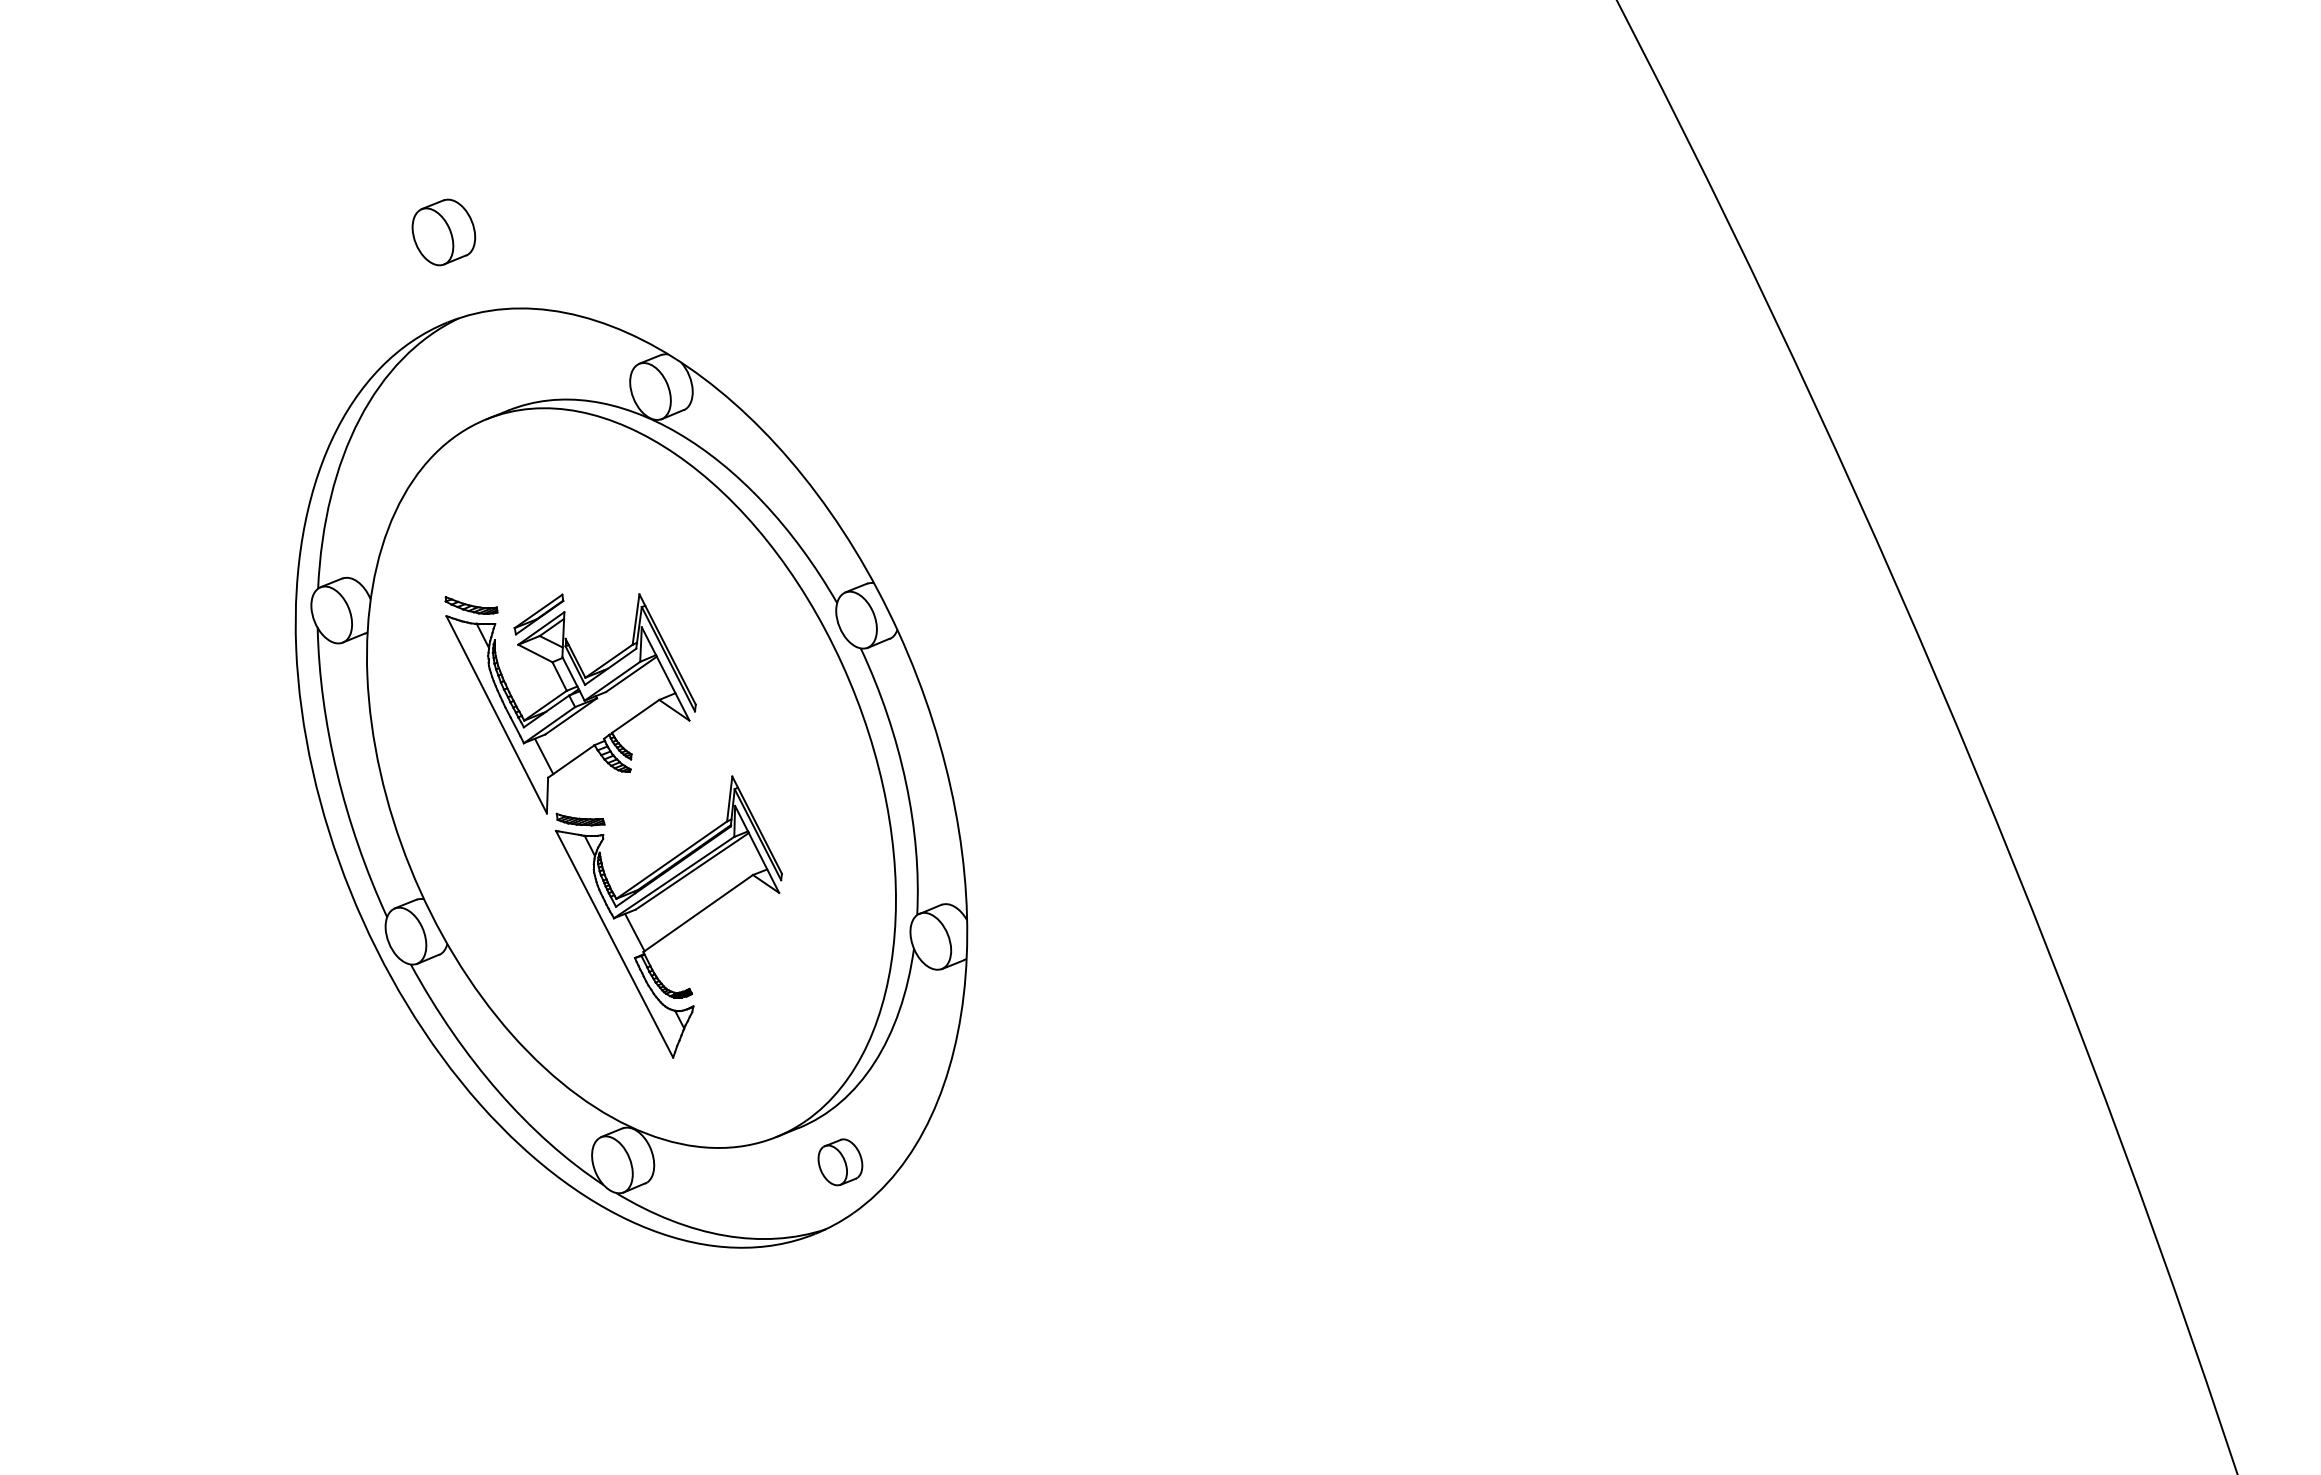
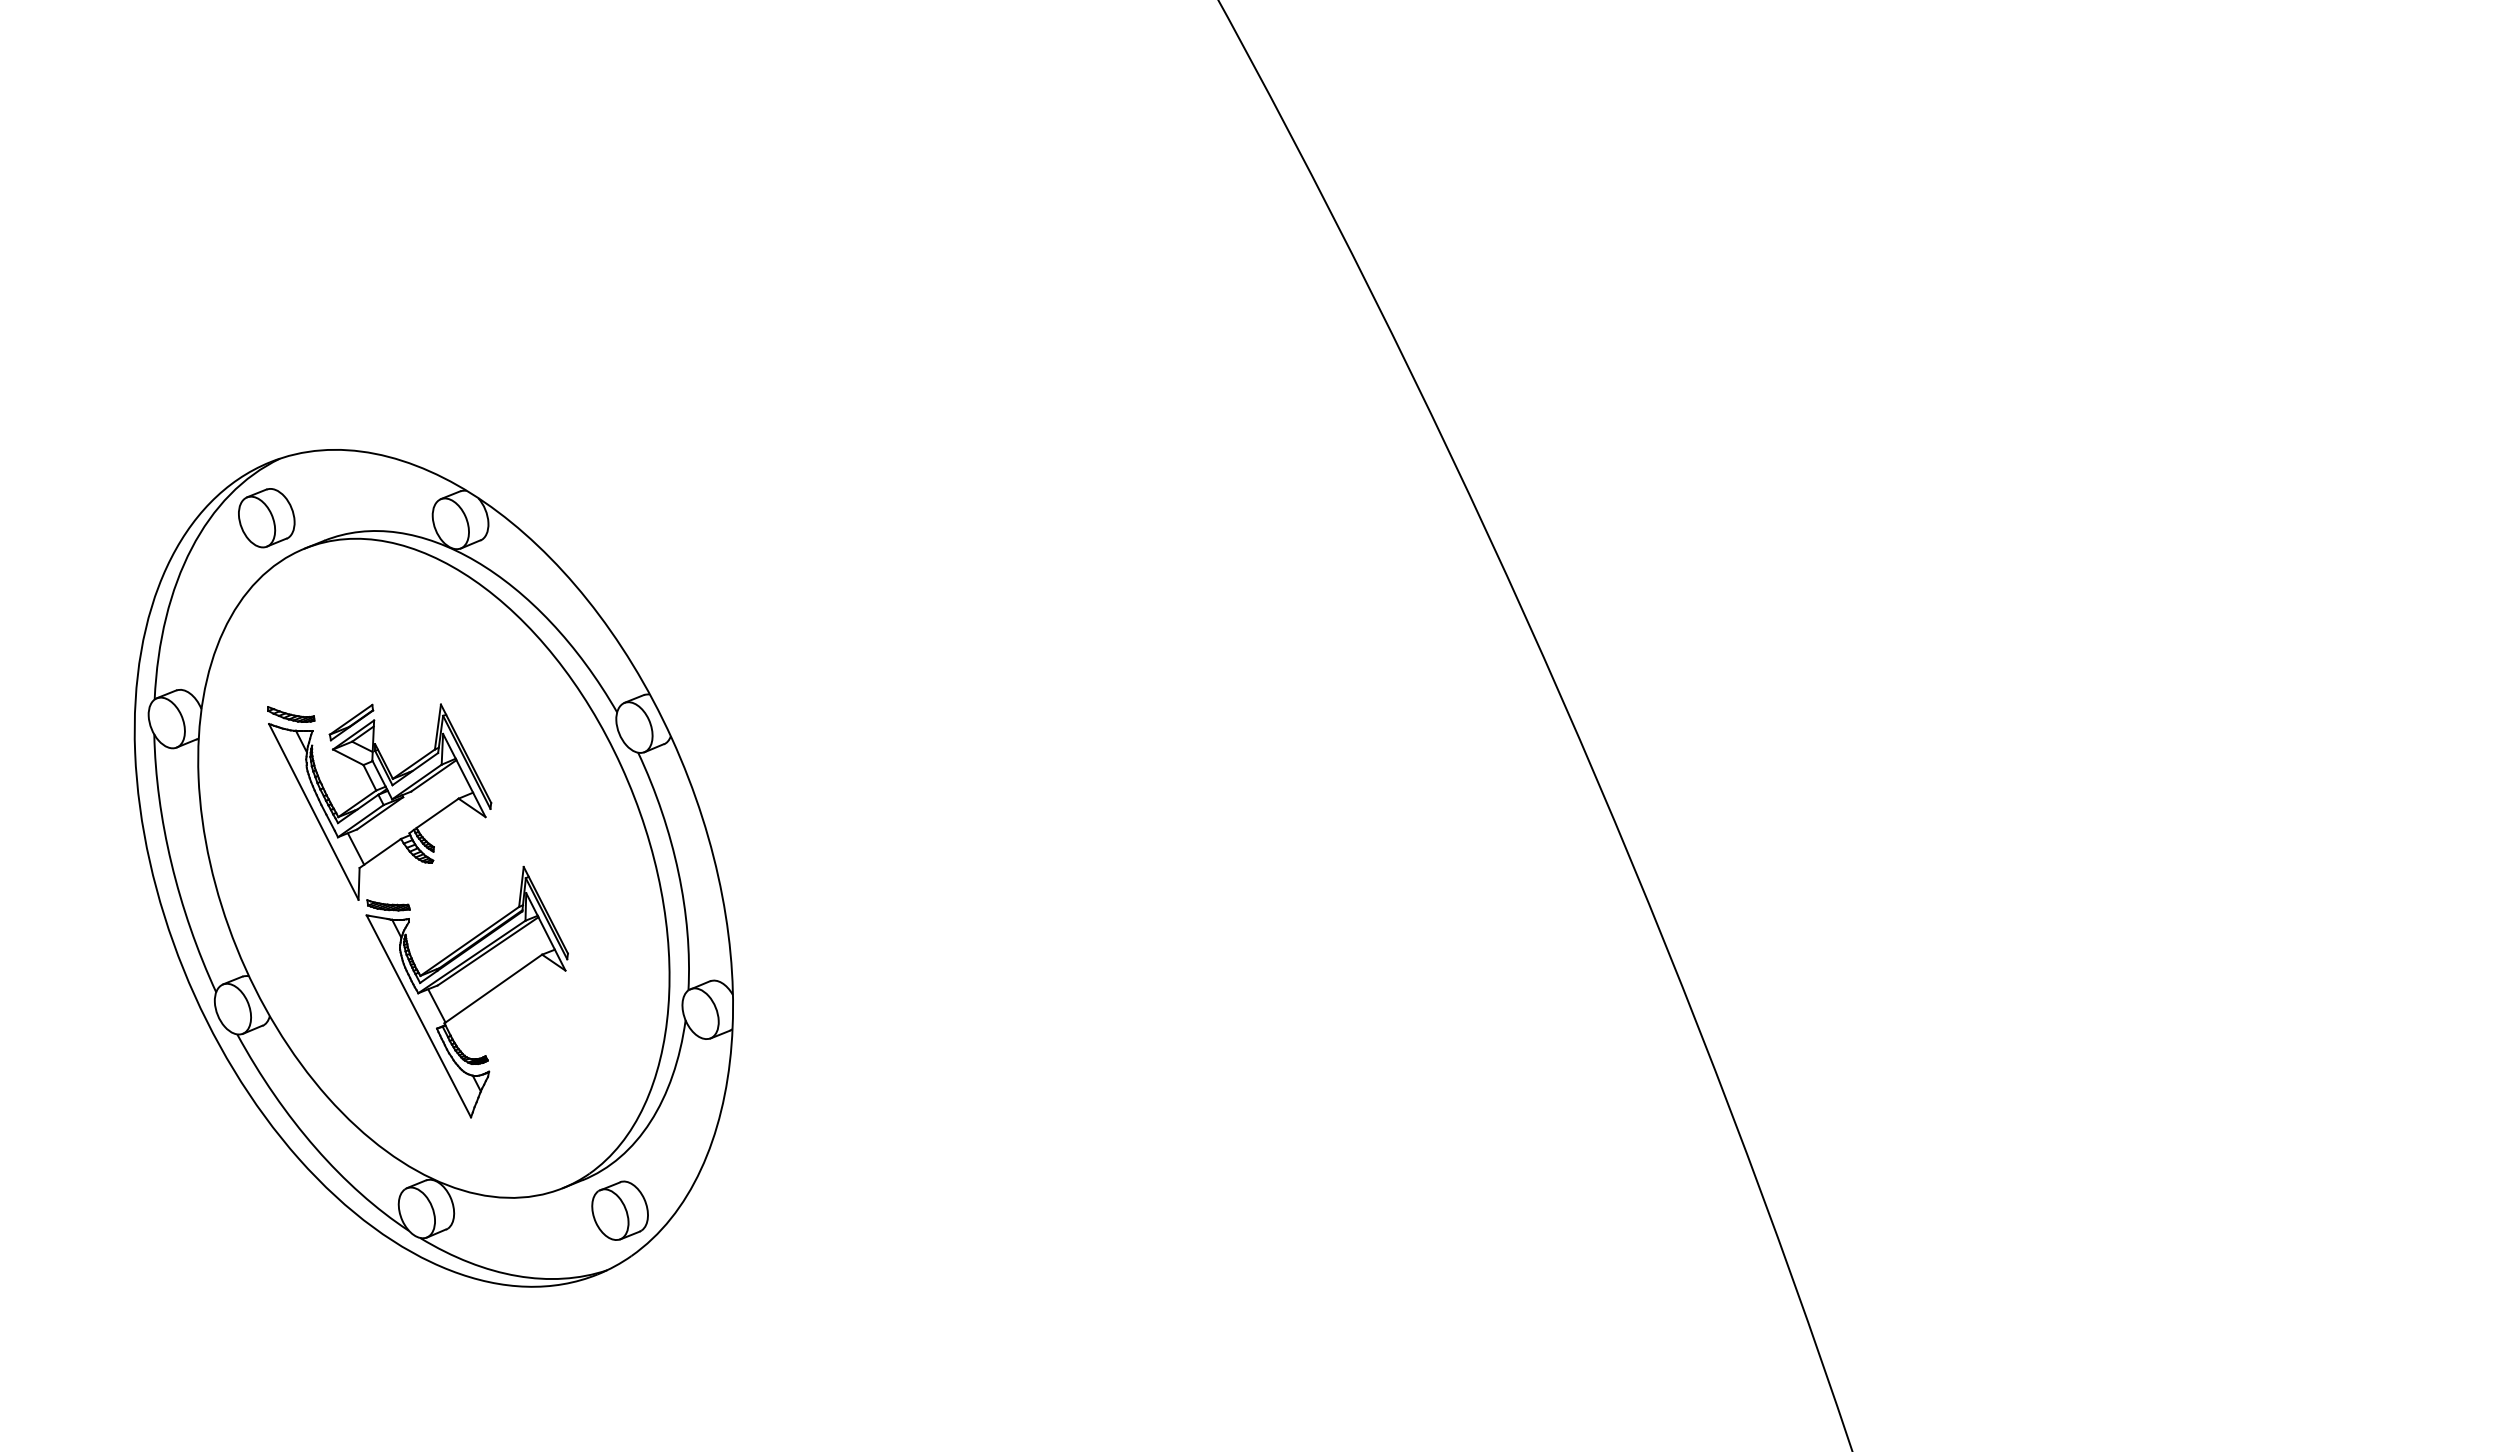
part: (443, 232) -> (266, 518), moved
part: (839, 1162) -> (619, 1210), size x1.43

